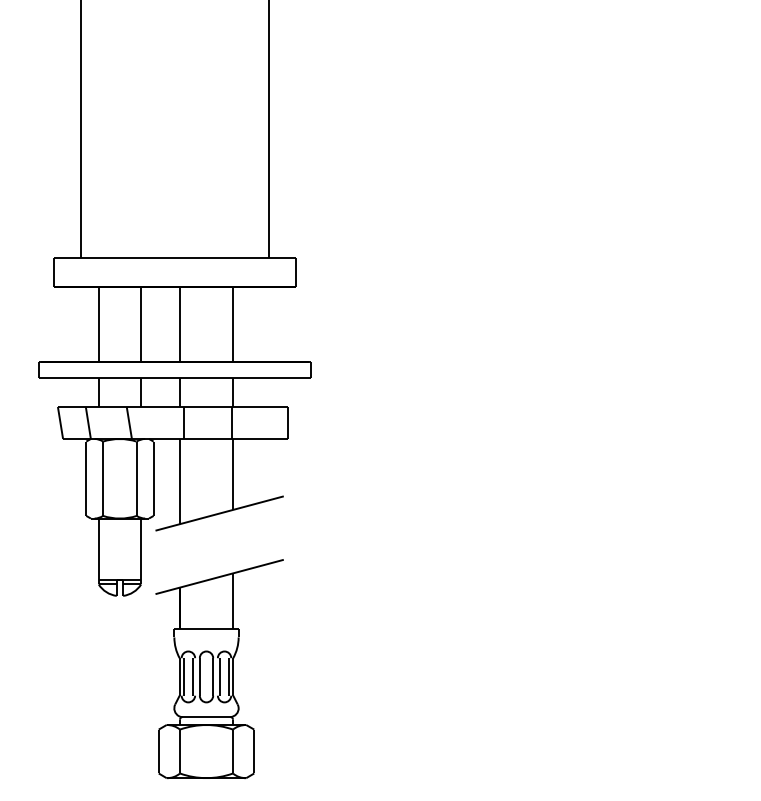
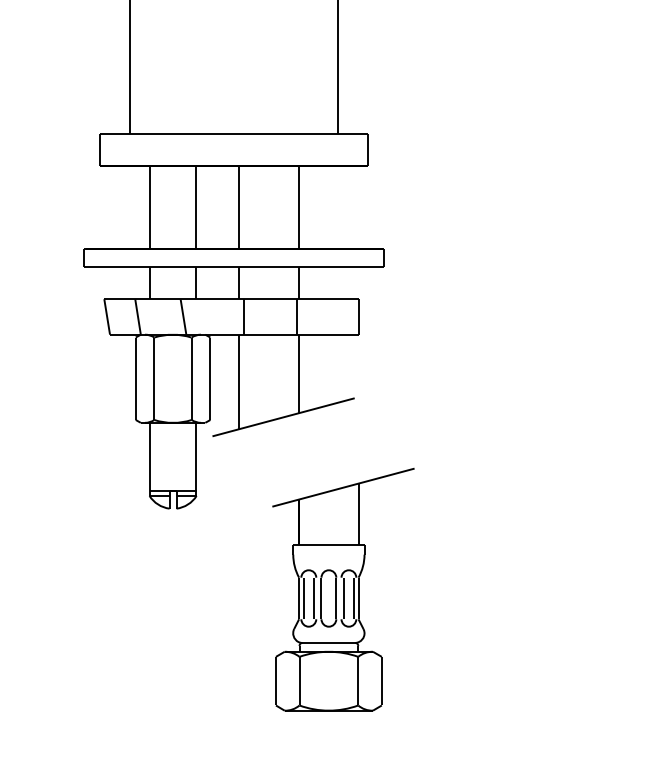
part: (219, 668) -> (343, 589), moved

